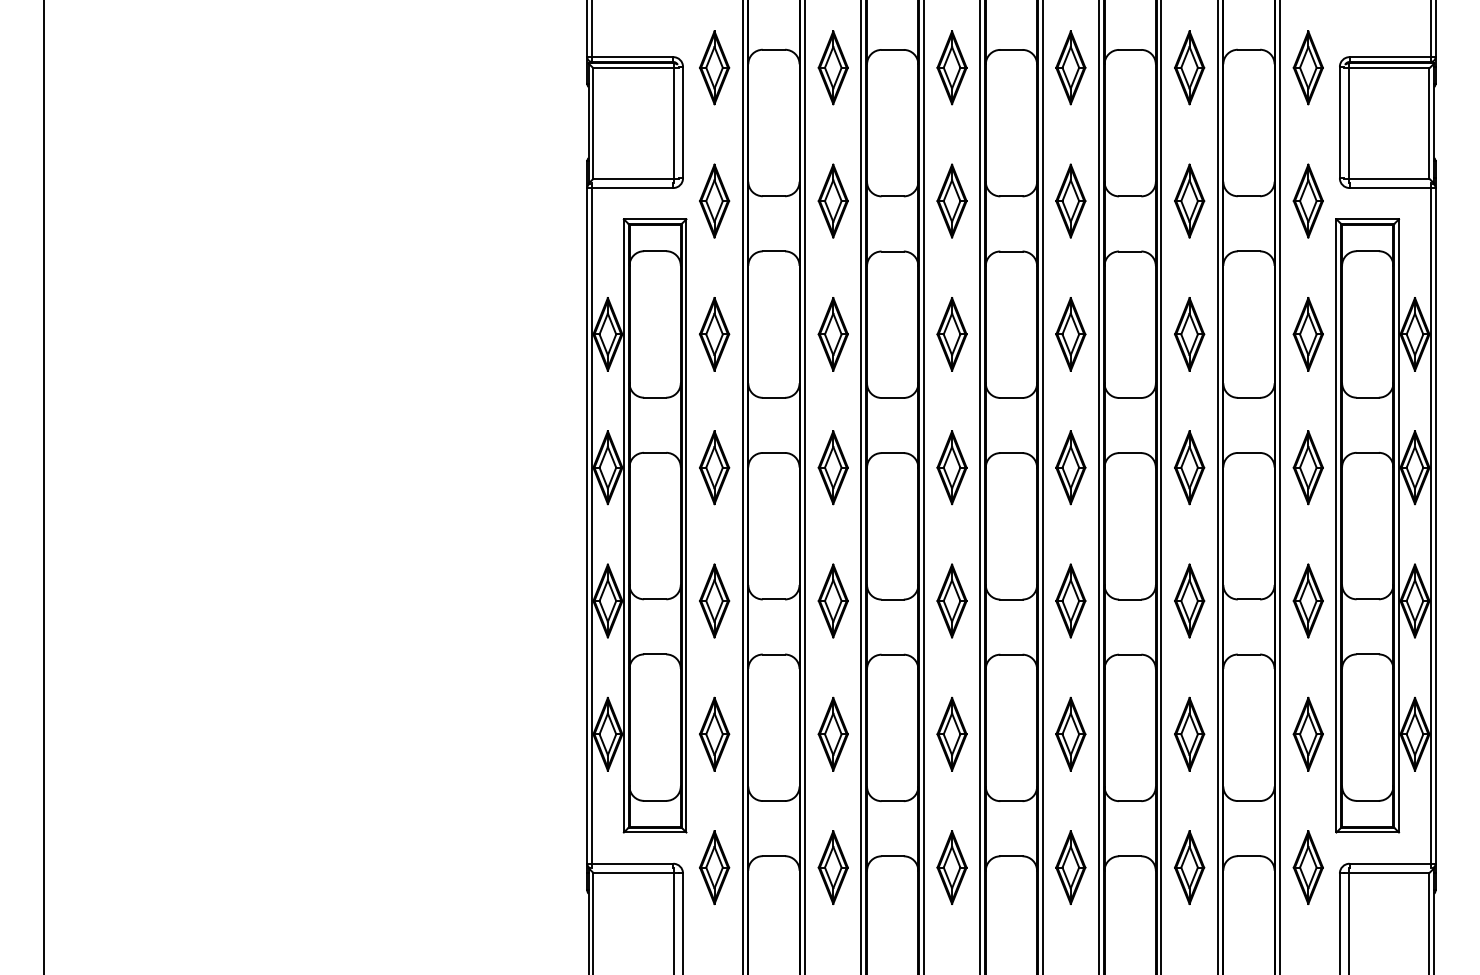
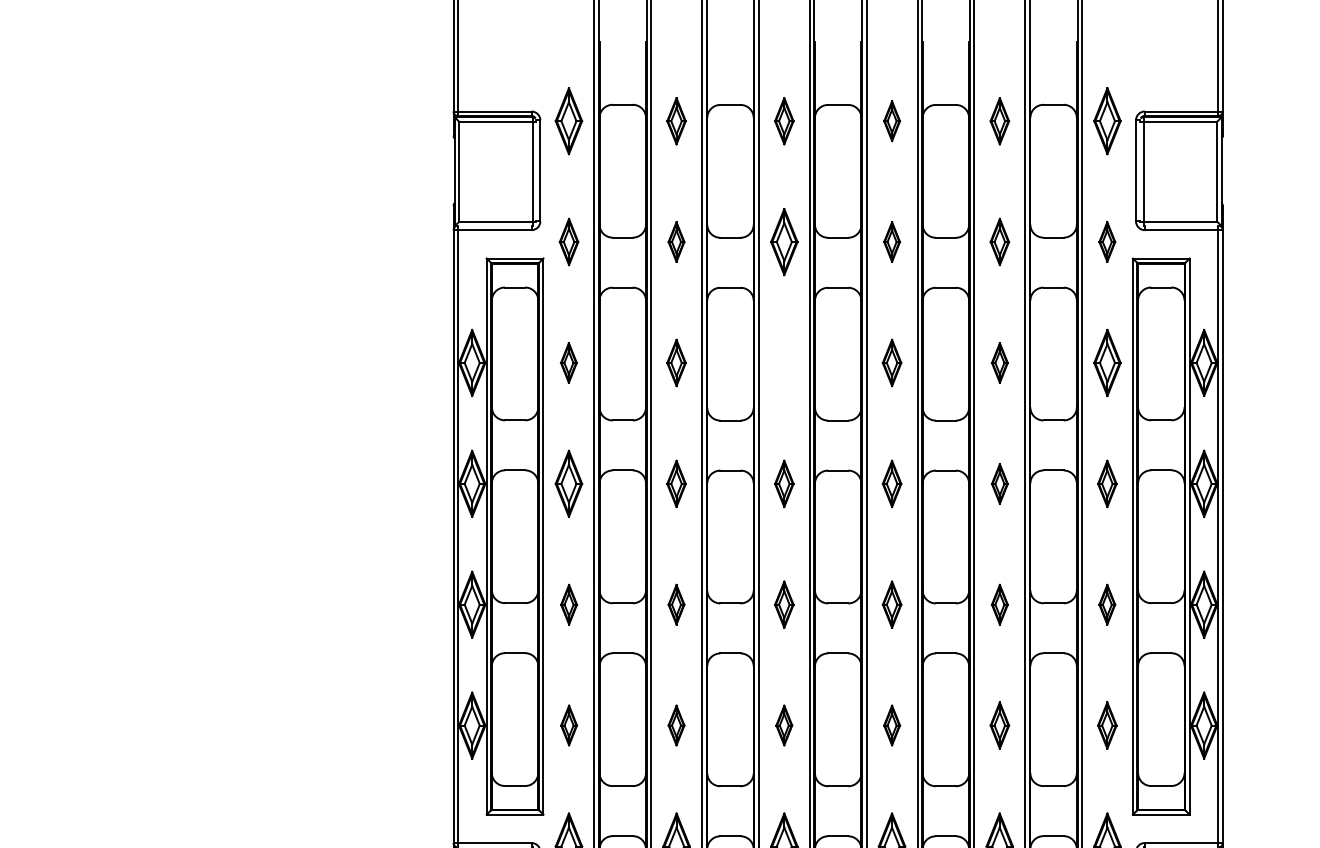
part: (832, 67) -> (675, 120), size x0.7
part: (951, 67) -> (783, 120), size x0.7
part: (1070, 67) -> (891, 120), size x0.6
part: (1189, 67) -> (999, 120), size x0.7
part: (714, 200) -> (568, 241), size x0.7
part: (832, 200) -> (675, 241), size x0.6
part: (1070, 200) -> (891, 241), size x0.6
part: (1189, 200) -> (999, 241), size x0.7
part: (1307, 200) -> (1106, 241), size x0.6
part: (714, 334) -> (568, 363), size x0.6
part: (832, 334) -> (675, 363), size x0.7
part: (951, 334) -> (783, 363), removed
part: (1070, 334) -> (891, 363), size x0.7
part: (1189, 334) -> (999, 363), size x0.6
part: (832, 467) -> (675, 483), size x0.7
part: (951, 467) -> (783, 483), size x0.7
part: (1070, 467) -> (891, 483), size x0.7
part: (1189, 467) -> (999, 483), size x0.6
part: (1307, 467) -> (1106, 483), size x0.7
part: (714, 600) -> (568, 604), size x0.6
part: (832, 600) -> (675, 604), size x0.6
part: (951, 600) -> (783, 604), size x0.7
part: (1070, 600) -> (891, 604), size x0.7
part: (1189, 600) -> (999, 604), size x0.6
part: (1307, 600) -> (1106, 604), size x0.6
part: (714, 733) -> (568, 724), size x0.6
part: (832, 733) -> (675, 724), size x0.6
part: (951, 733) -> (783, 724), size x0.6
part: (1070, 733) -> (891, 724), size x0.6
part: (1189, 733) -> (999, 724), size x0.7
part: (1307, 733) -> (1106, 724), size x0.7

